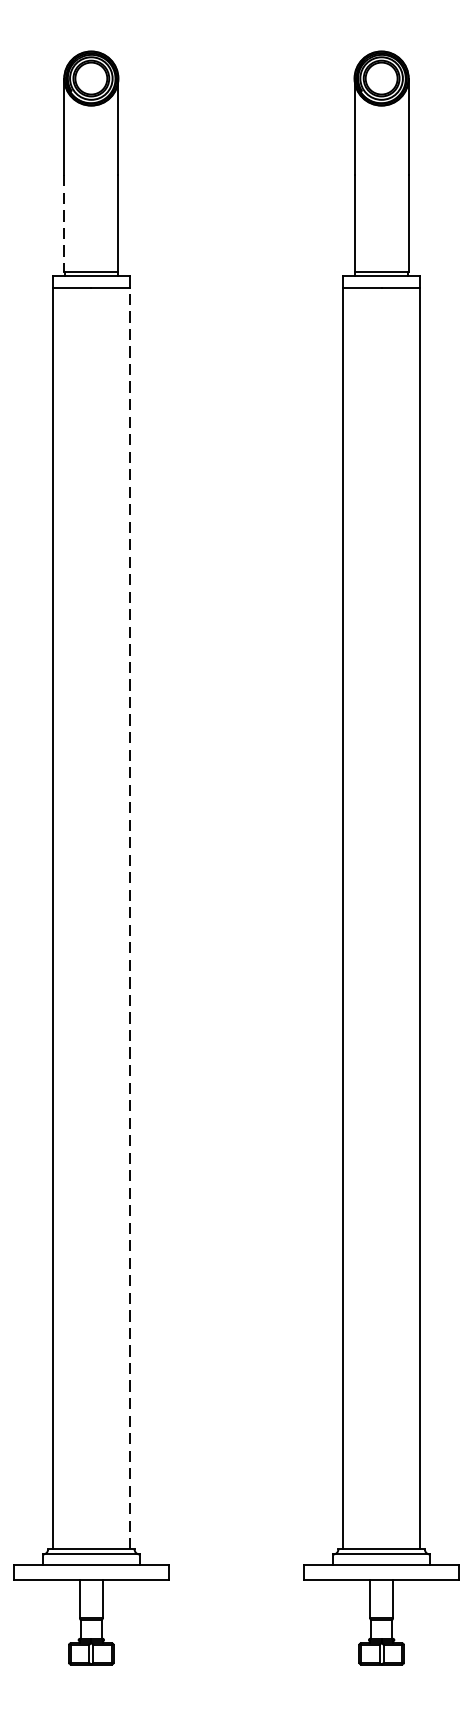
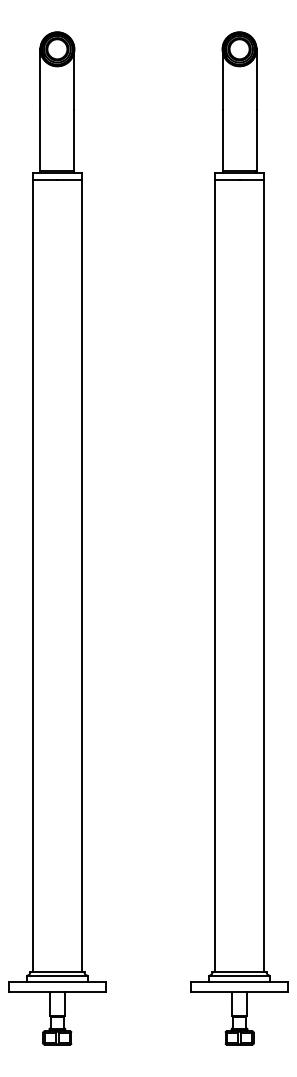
line: (64, 223) -> (40, 140), dashed -> solid
line: (129, 918) -> (81, 576), dashed -> solid

